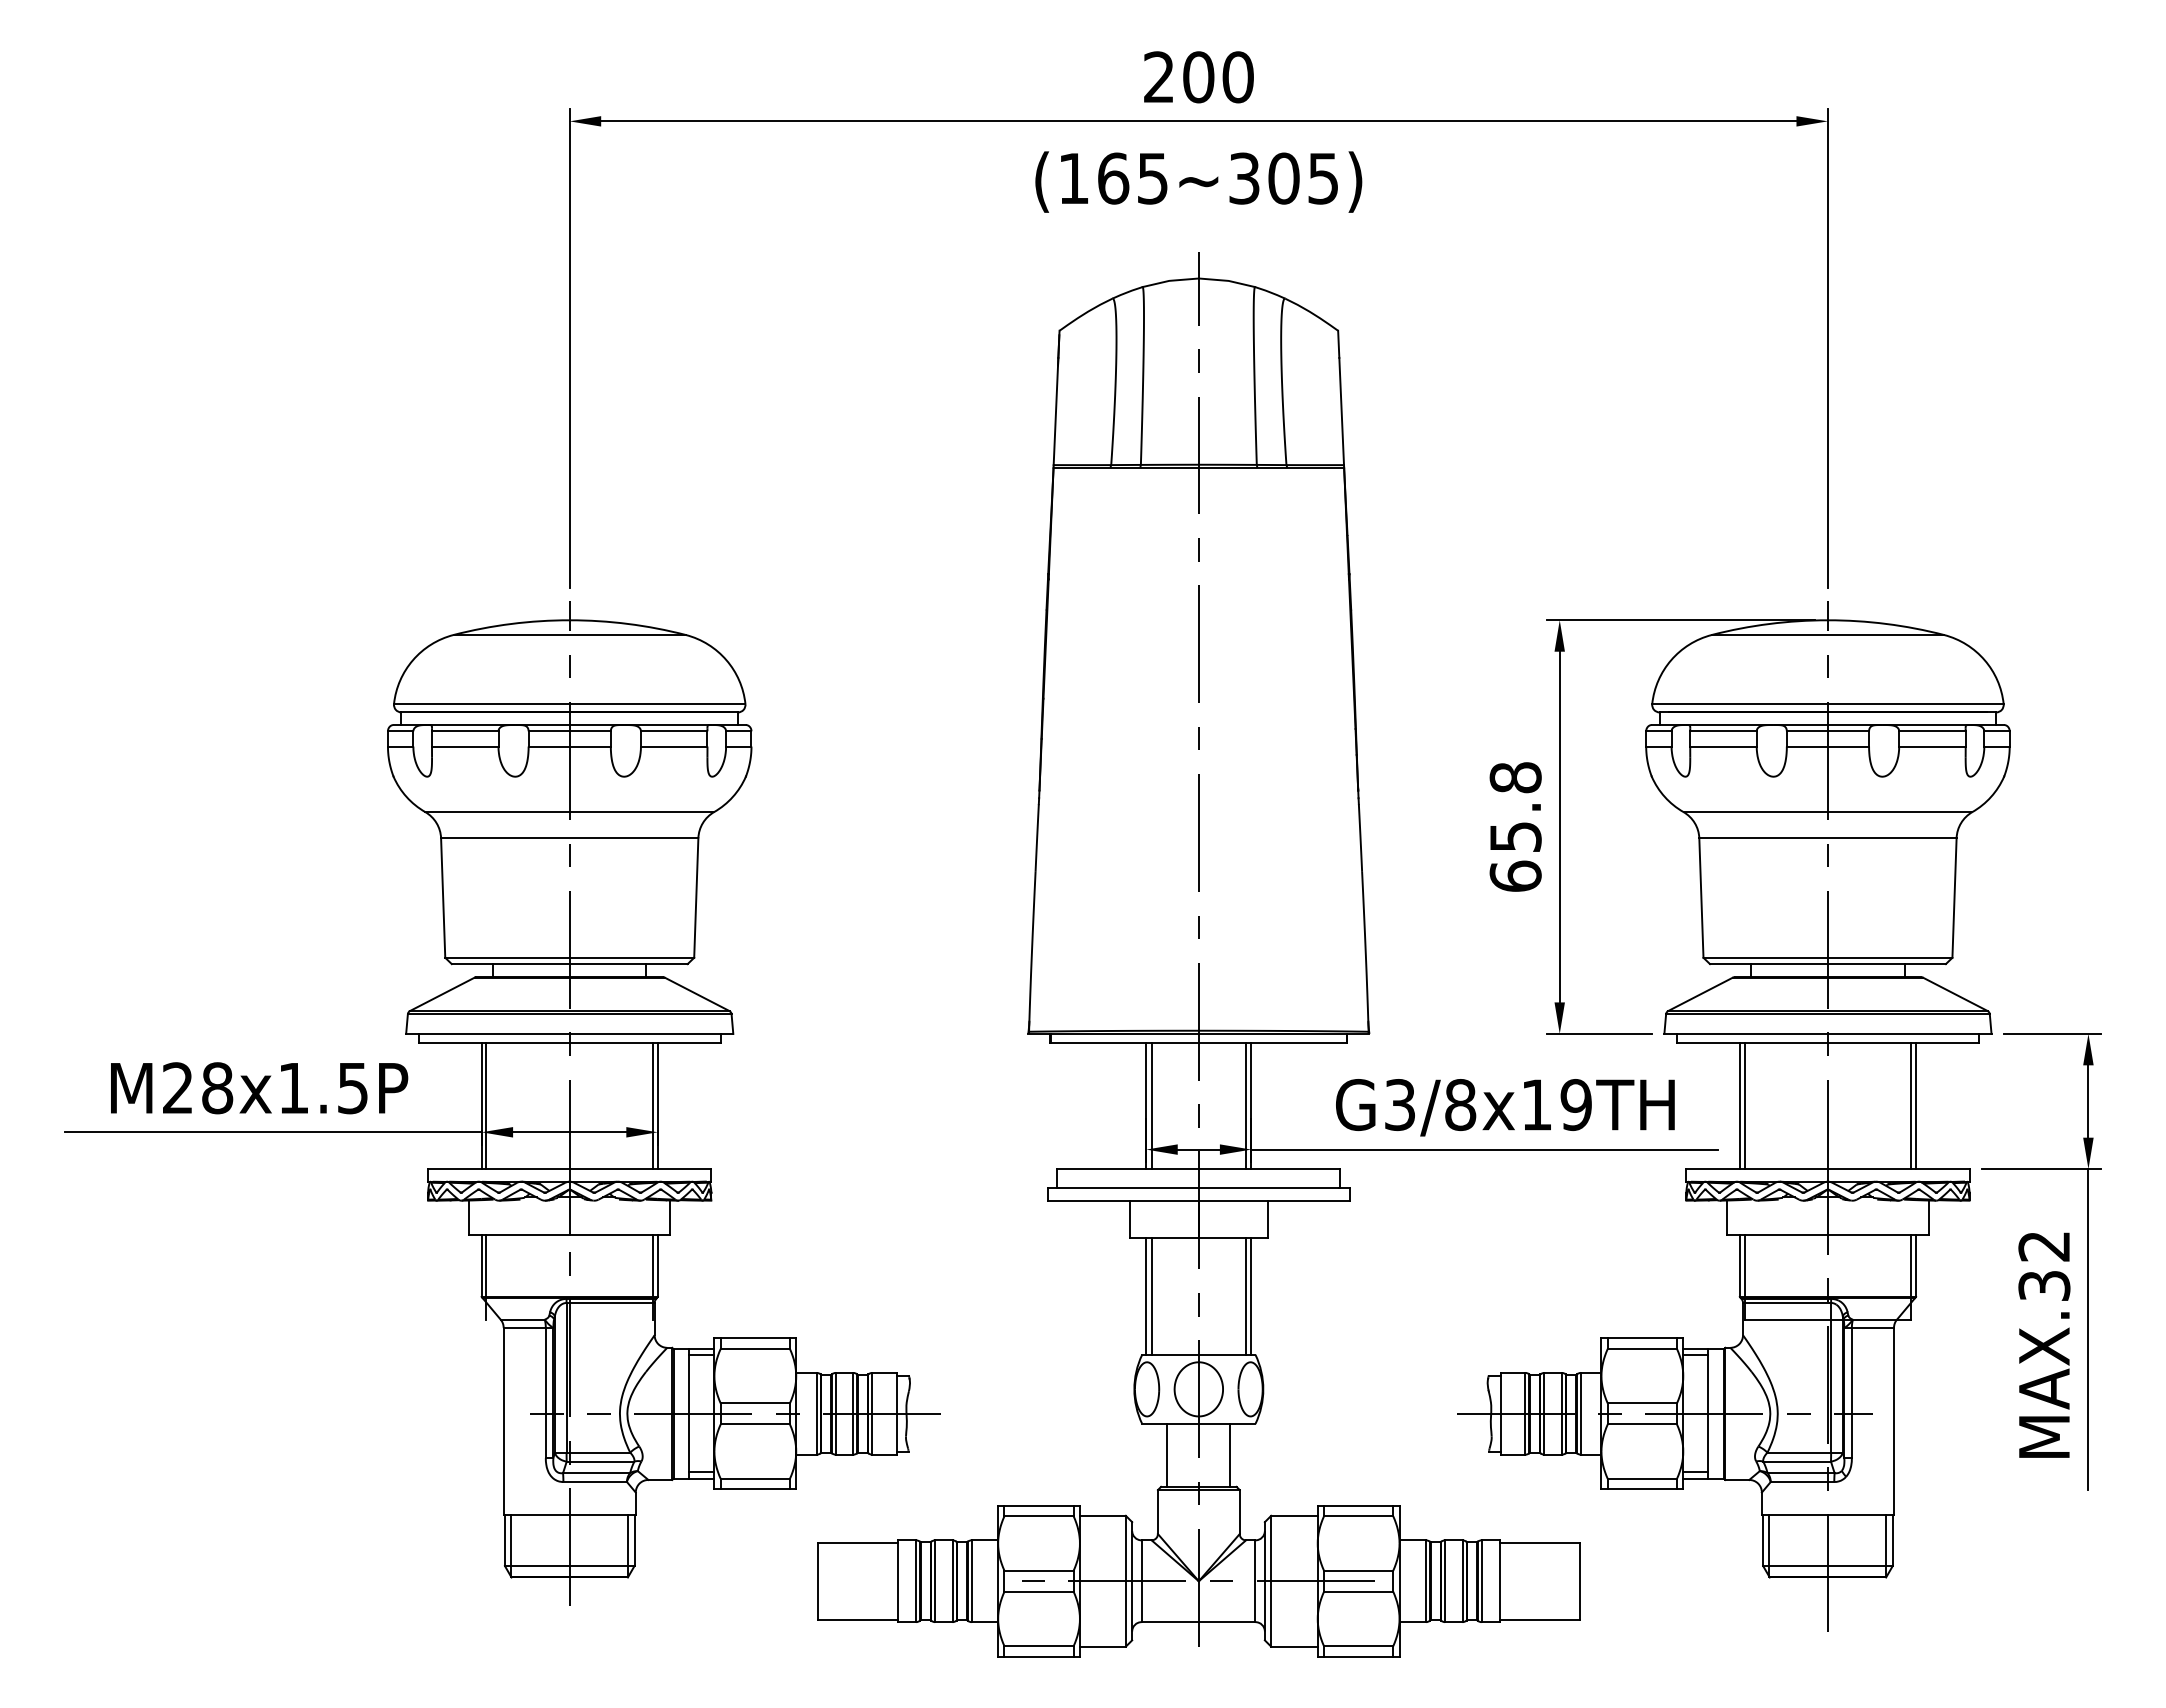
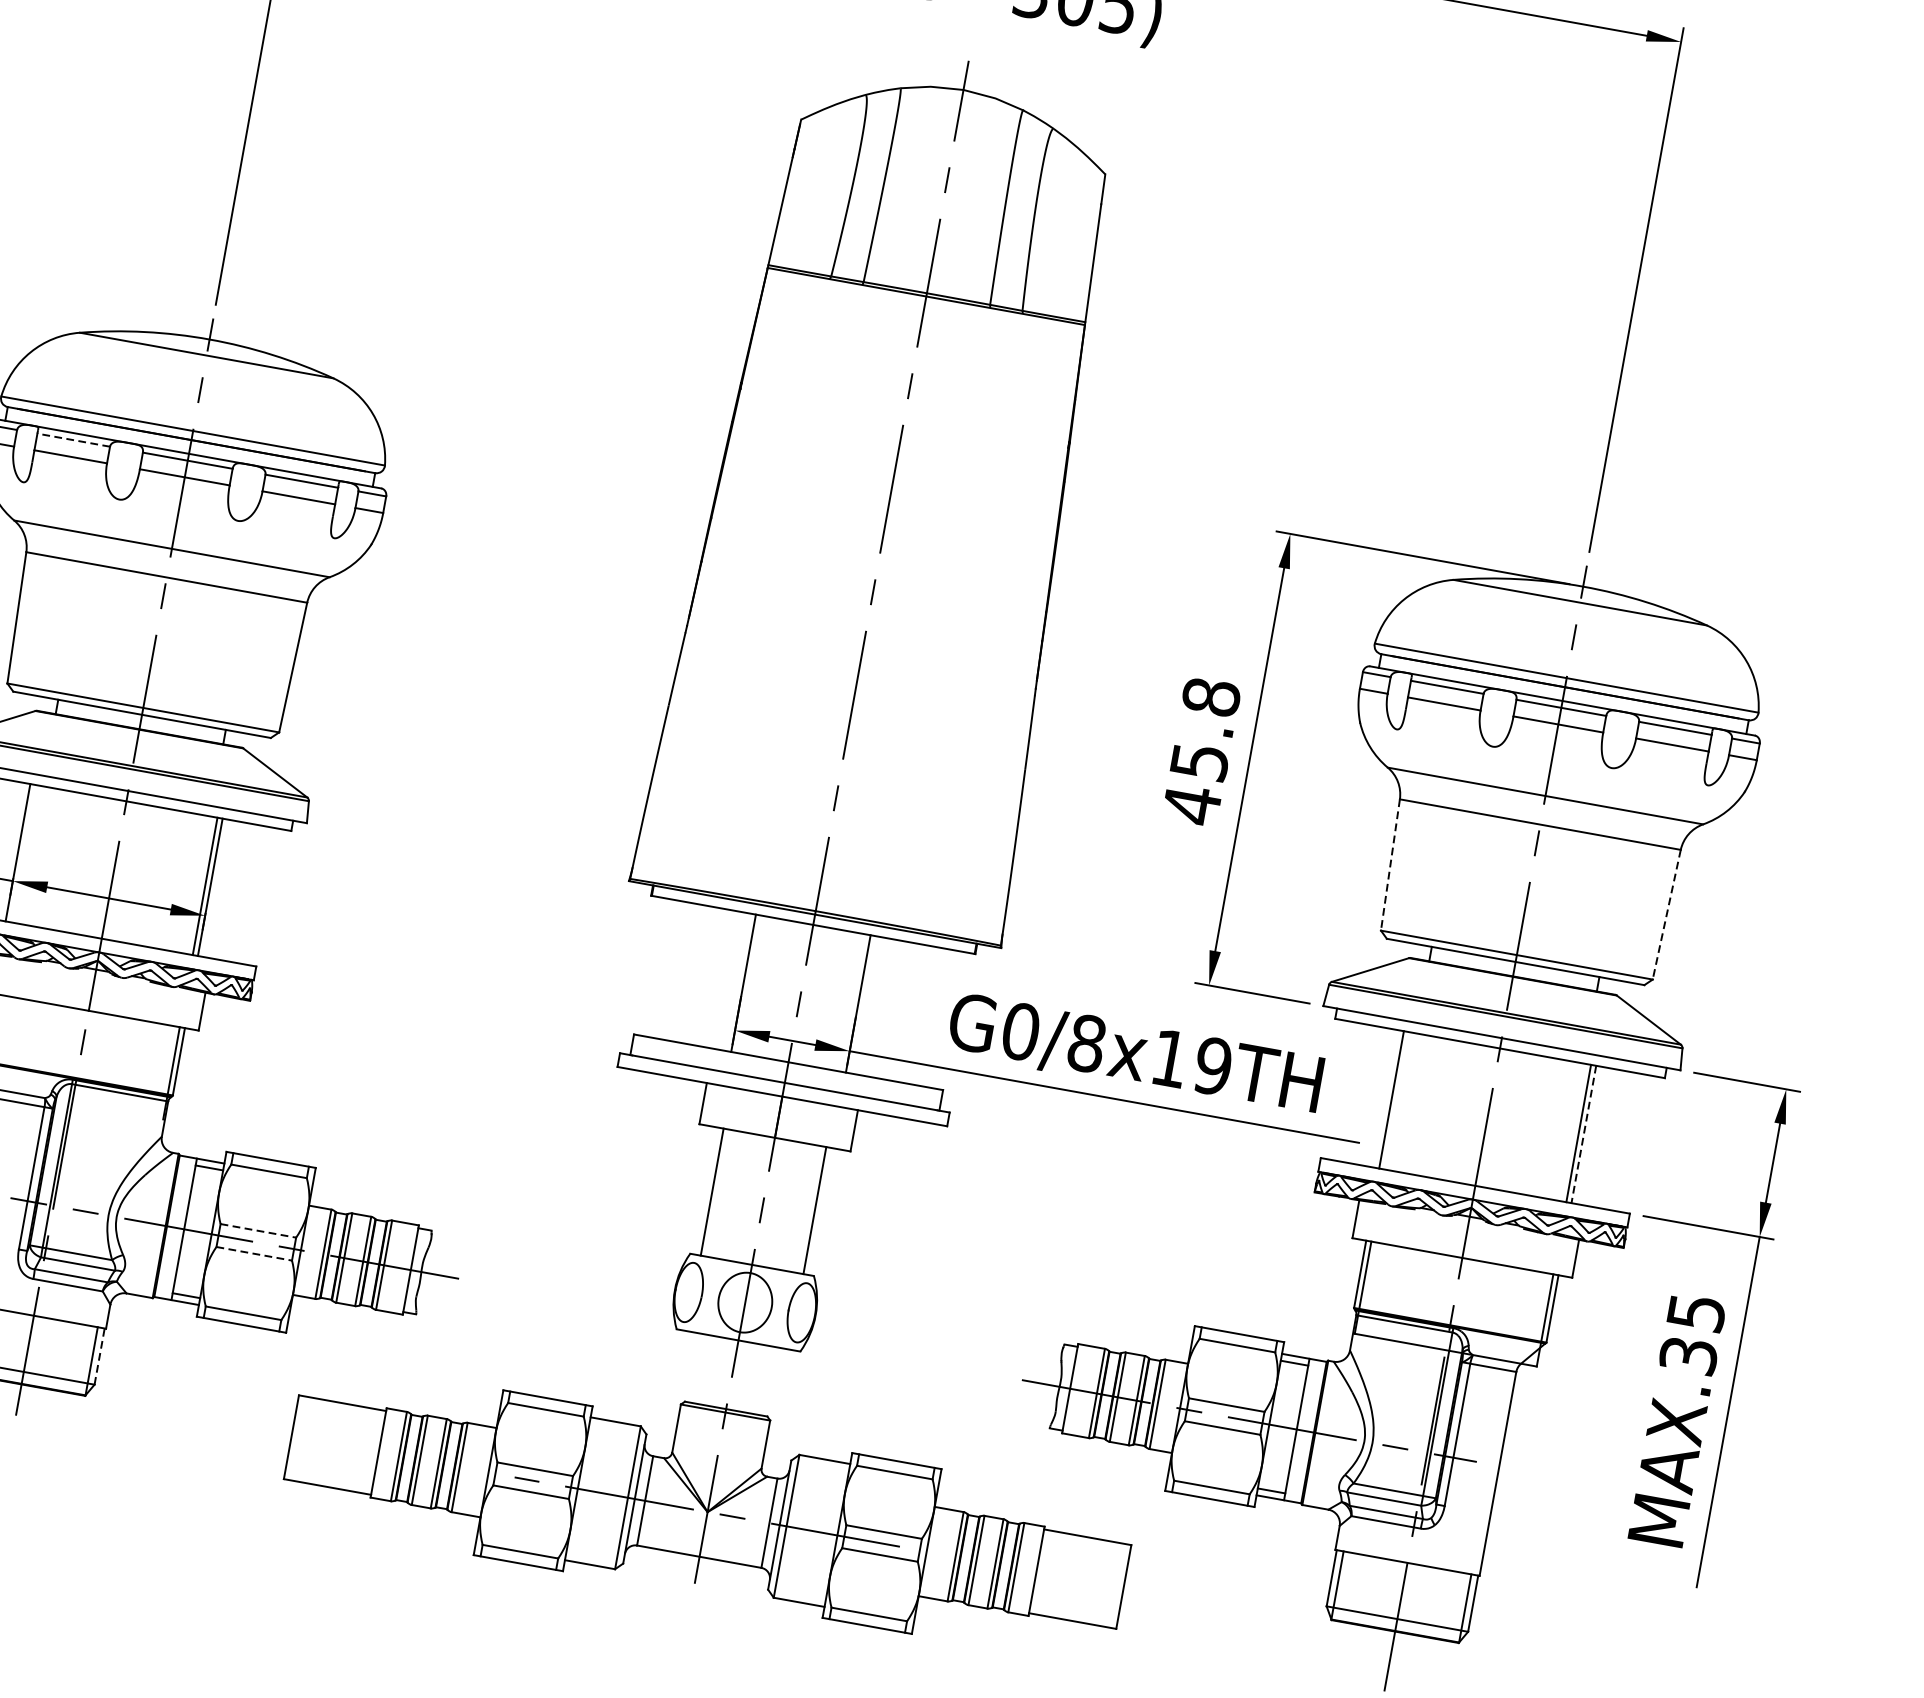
line: (464, 731) -> (72, 440), solid -> dashed
text: (1515, 876) -> (1191, 804), 65.8 -> 45.8
line: (1701, 898) -> (1390, 865), solid -> dashed
line: (1954, 898) -> (1666, 915), solid -> dashed
text: (1399, 1105) -> (1020, 1032), G3/8x19TH -> G0/8x19TH
line: (486, 1106) -> (23, 853), removed
line: (1151, 1106) -> (749, 984), removed
line: (1245, 1106) -> (851, 1003), removed
line: (1744, 1106) -> (1396, 1101), removed
line: (1916, 1106) -> (1584, 1134), solid -> dashed
text: (2044, 1246) -> (1696, 1312), MAX.32 -> MAX.35
line: (1146, 1296) -> (706, 1190), removed
line: (1251, 1296) -> (821, 1211), removed
line: (755, 1403) -> (258, 1231), solid -> dashed
line: (755, 1424) -> (254, 1253), solid -> dashed
line: (1167, 1454) -> (698, 1367), removed
line: (1230, 1454) -> (767, 1379), removed
line: (634, 1540) -> (99, 1356), solid -> dashed

